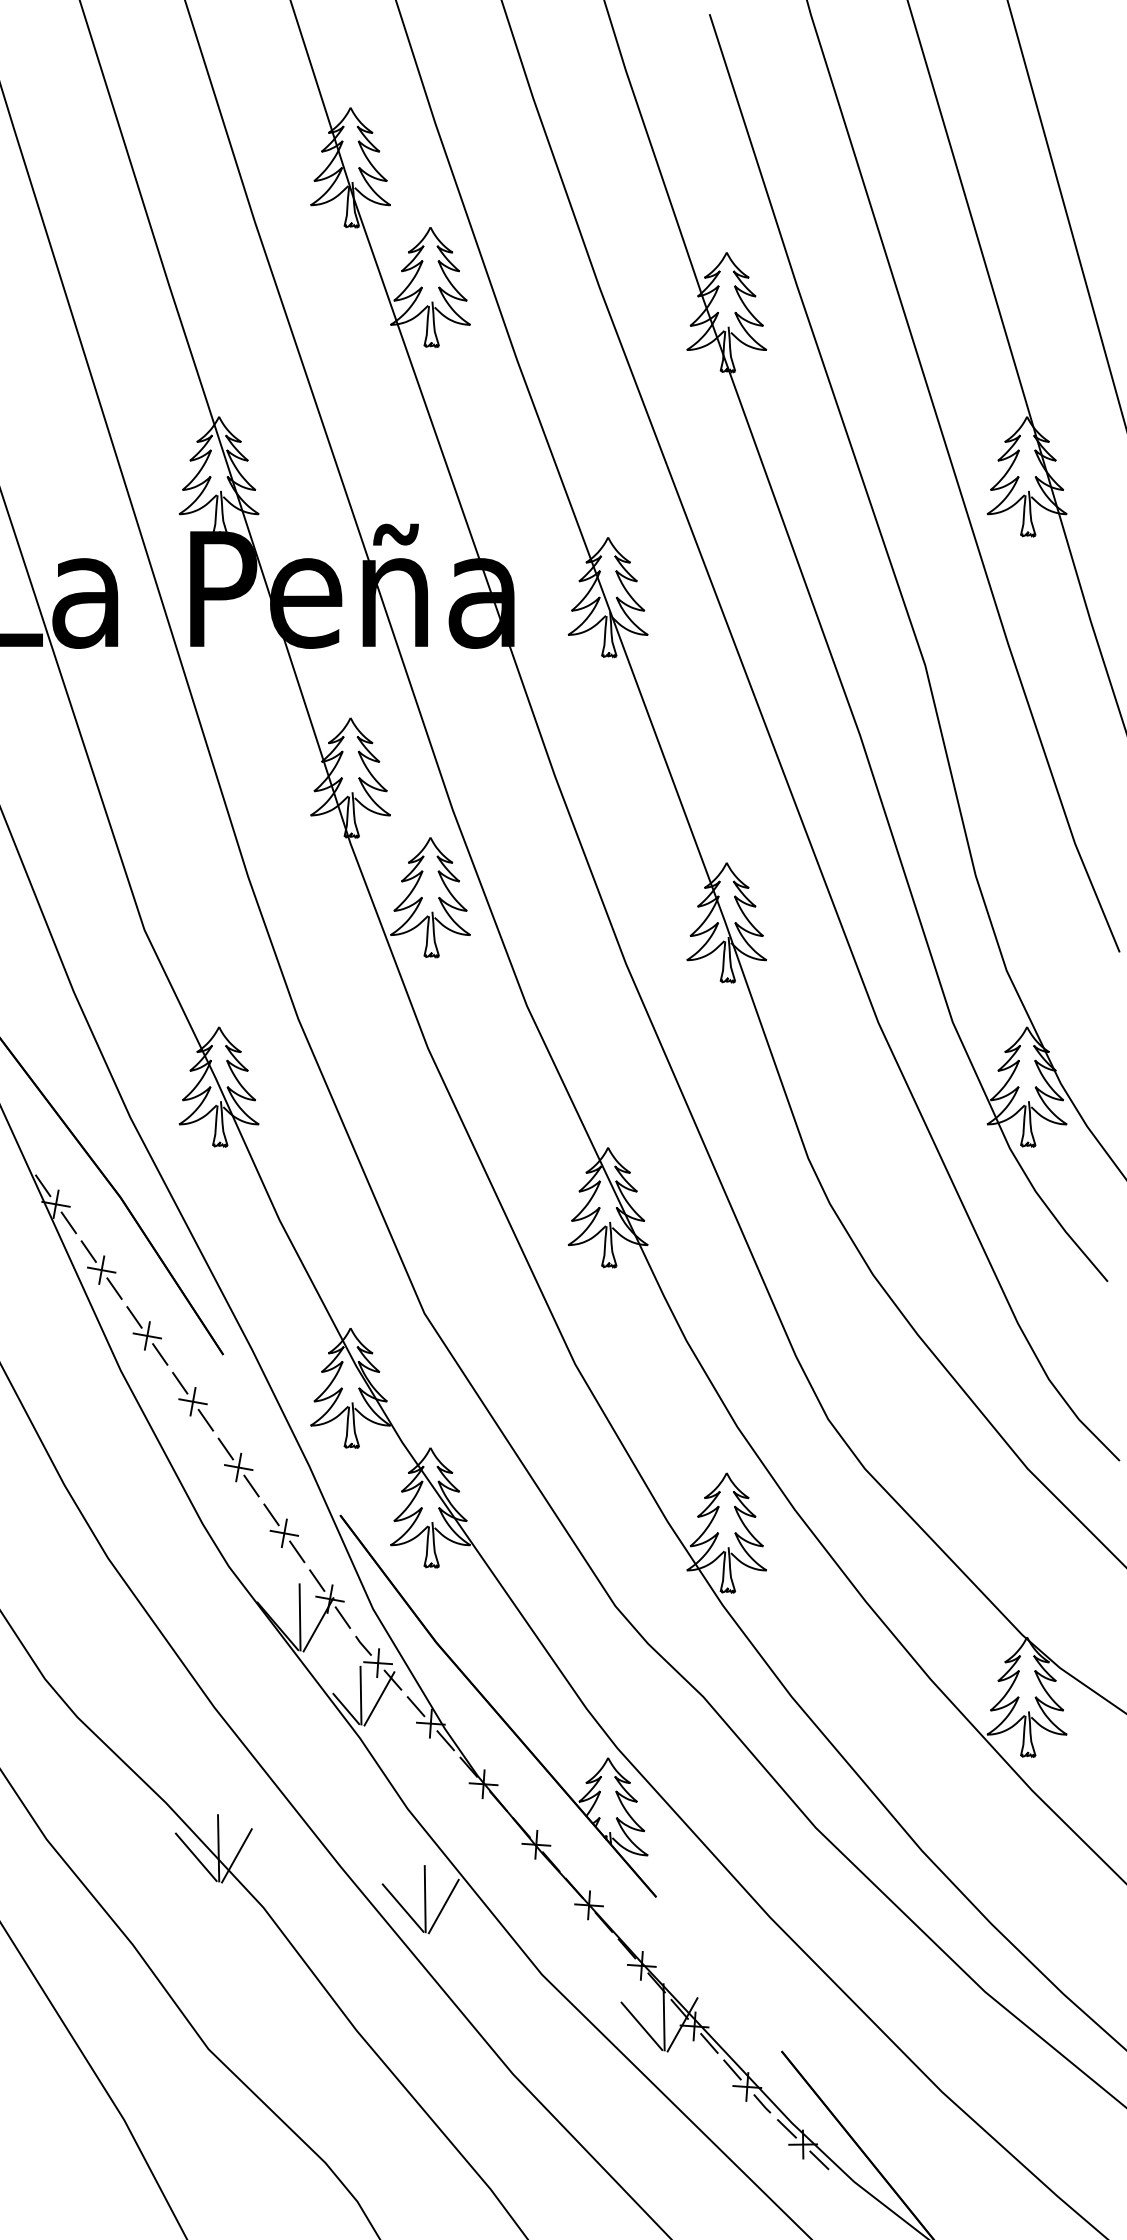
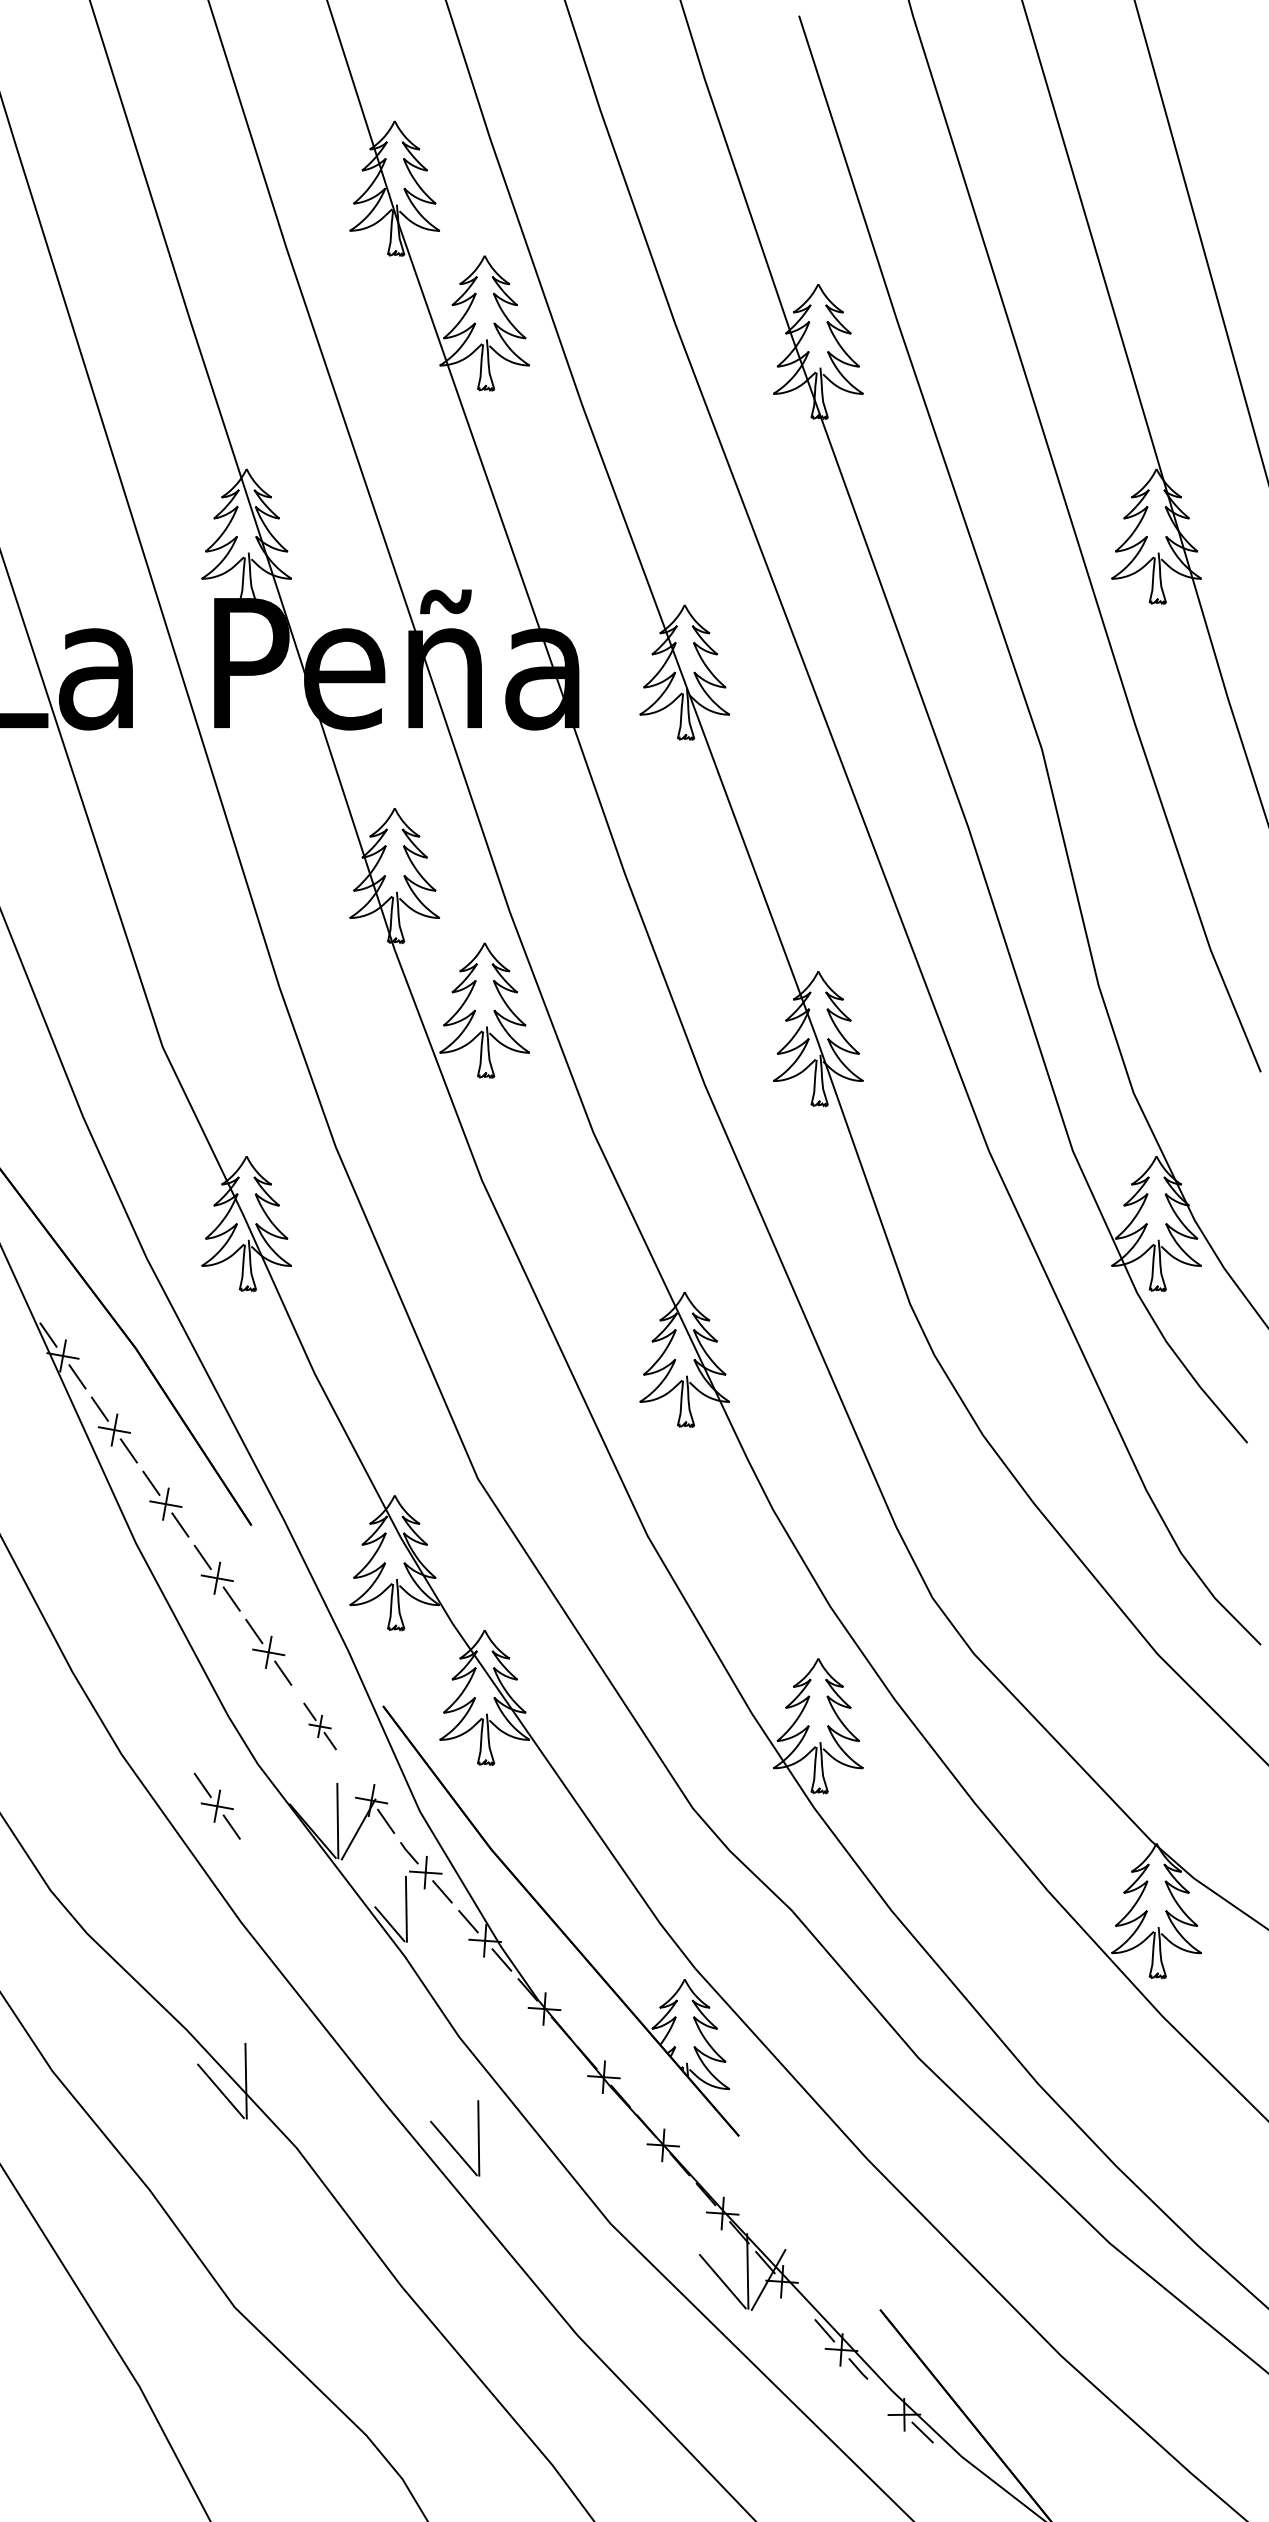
part: (283, 1533) -> (319, 1726), size x0.7
line: (317, 1580) -> (357, 1779), removed
part: (192, 1603) -> (216, 1805), added
line: (379, 1698) -> (427, 1912), removed
line: (236, 1855) -> (266, 2089), removed
line: (443, 1906) -> (499, 2146), removed
line: (709, 2043) -> (798, 2300), removed
line: (787, 2128) -> (886, 2396), removed

